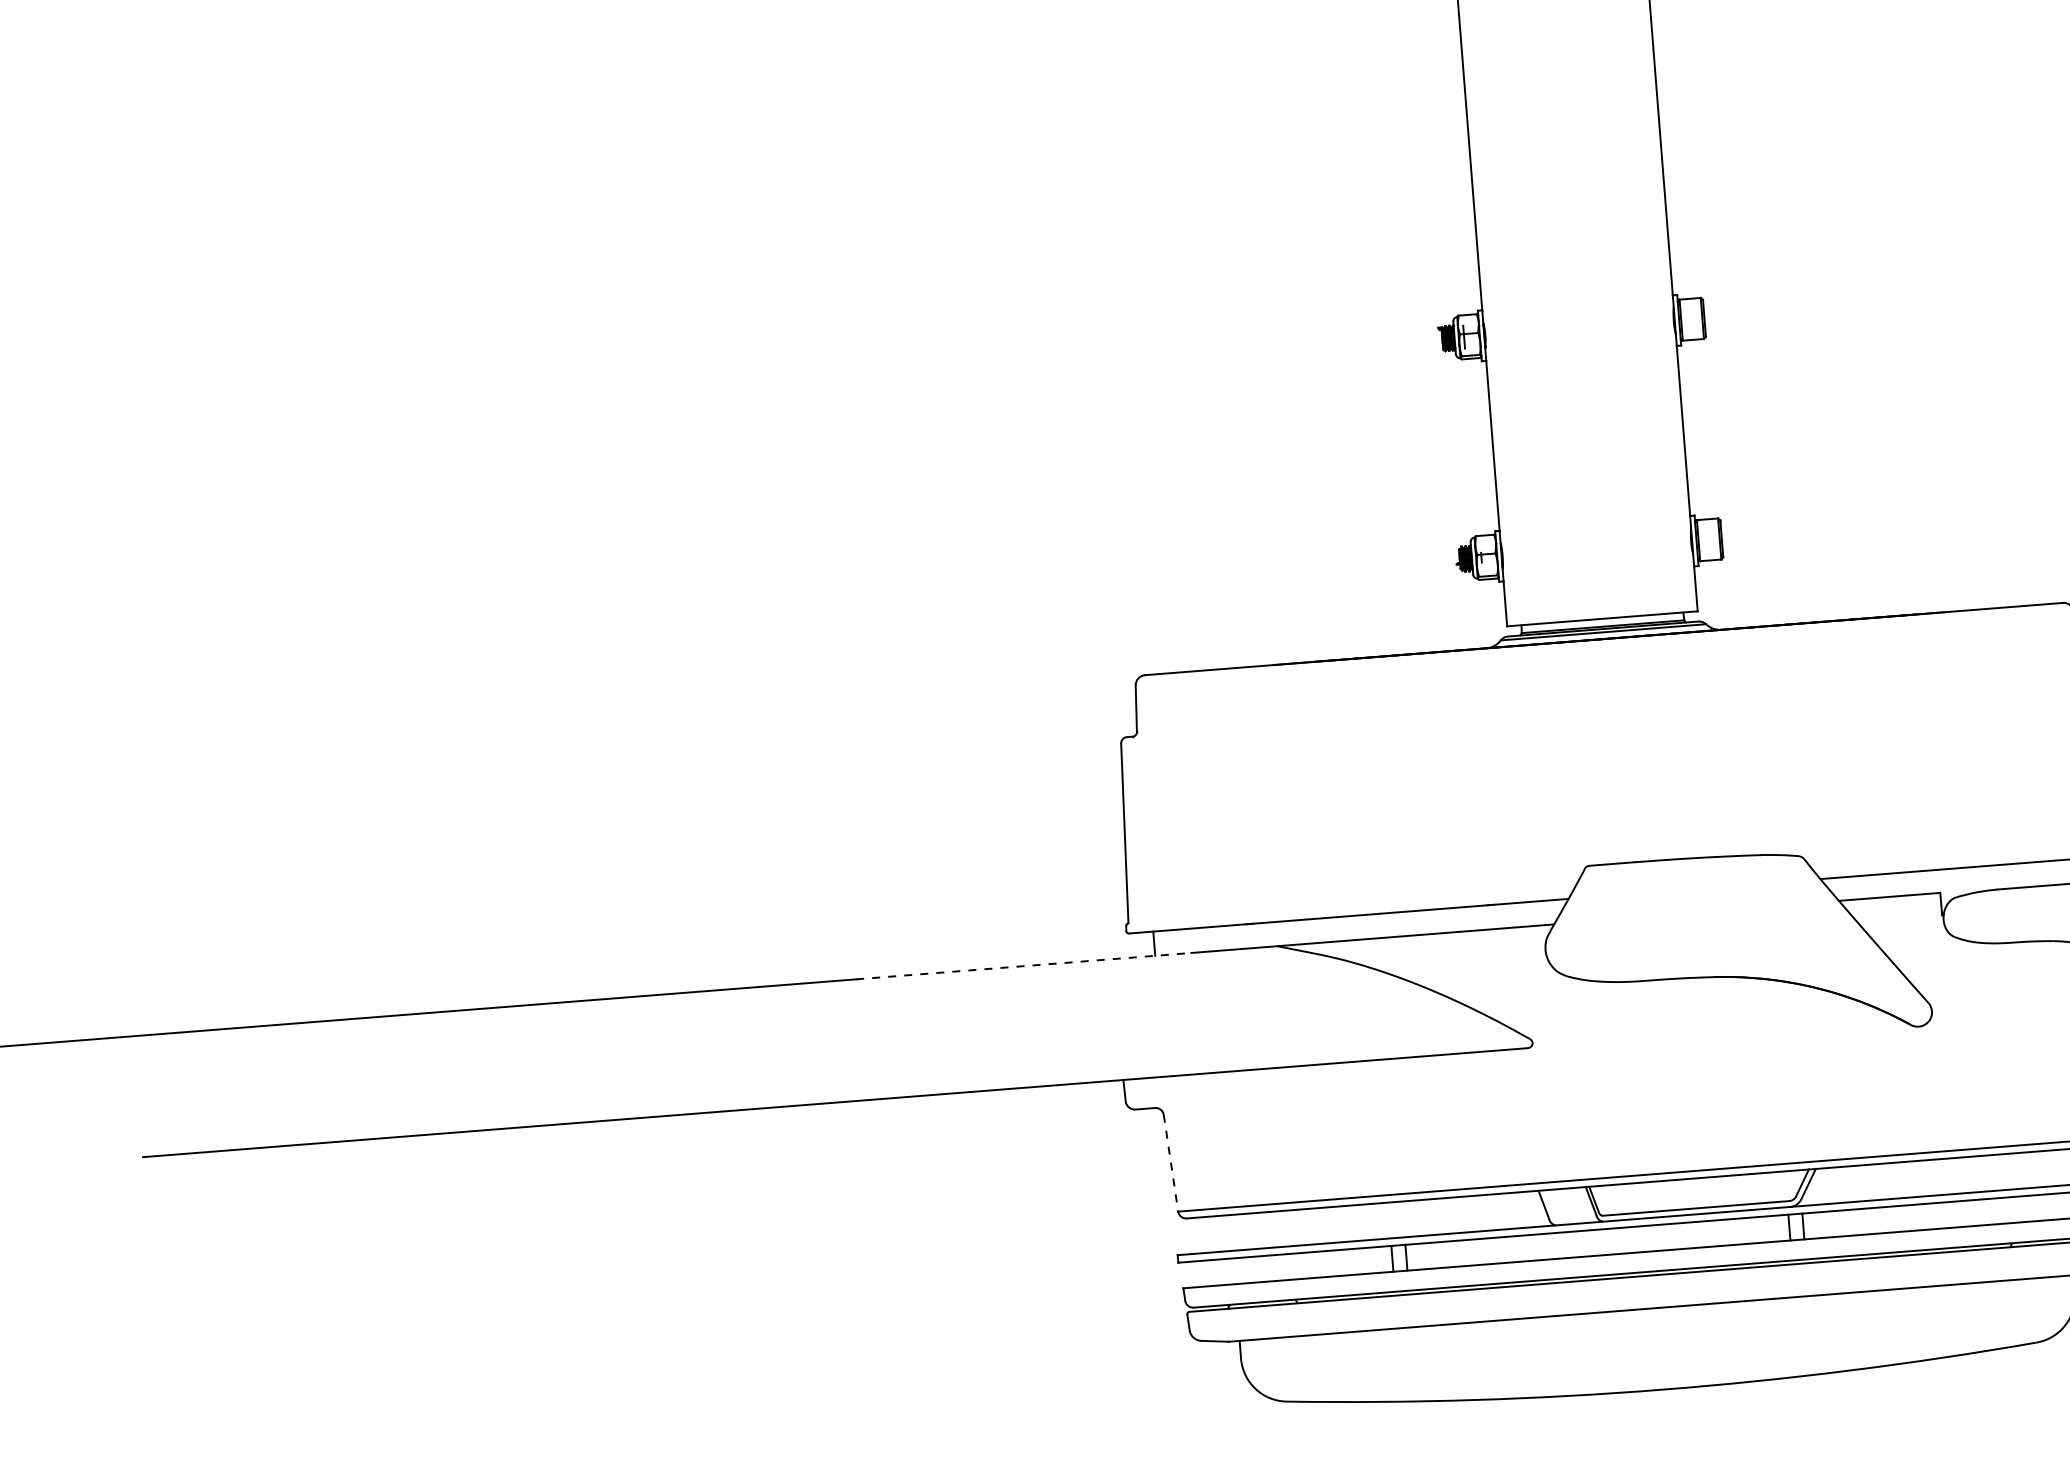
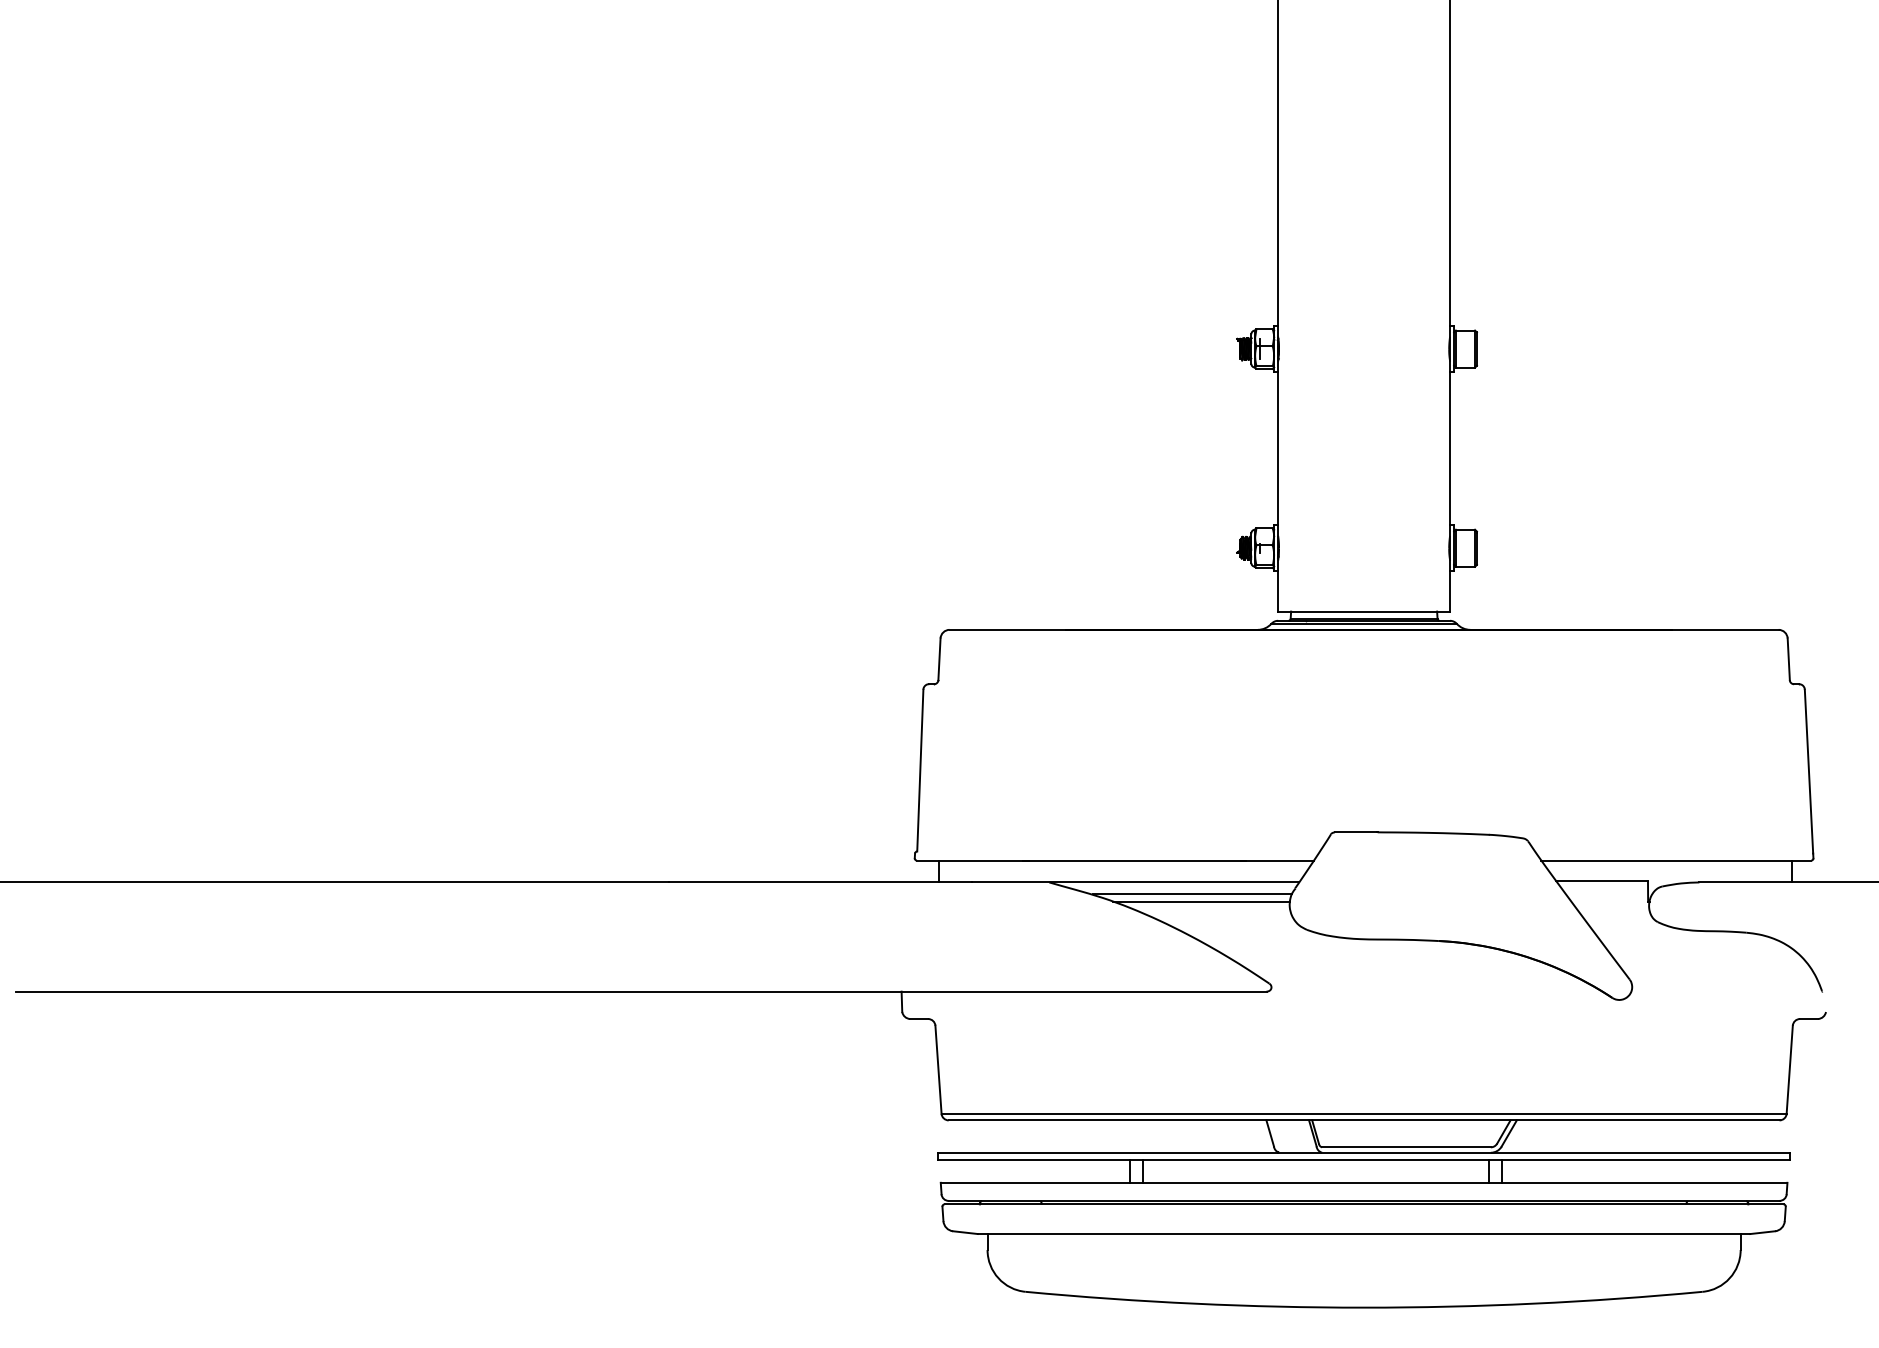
line: (1436, 945) -> (1192, 893), added
line: (1447, 954) -> (1201, 901), added
line: (1024, 966) -> (820, 882), dashed -> solid
line: (1171, 1164) -> (938, 1070), dashed -> solid

